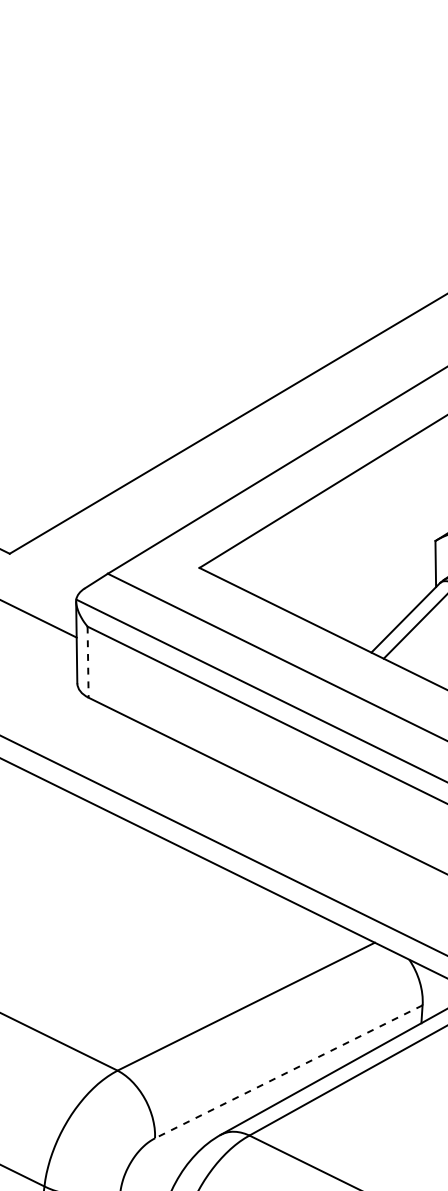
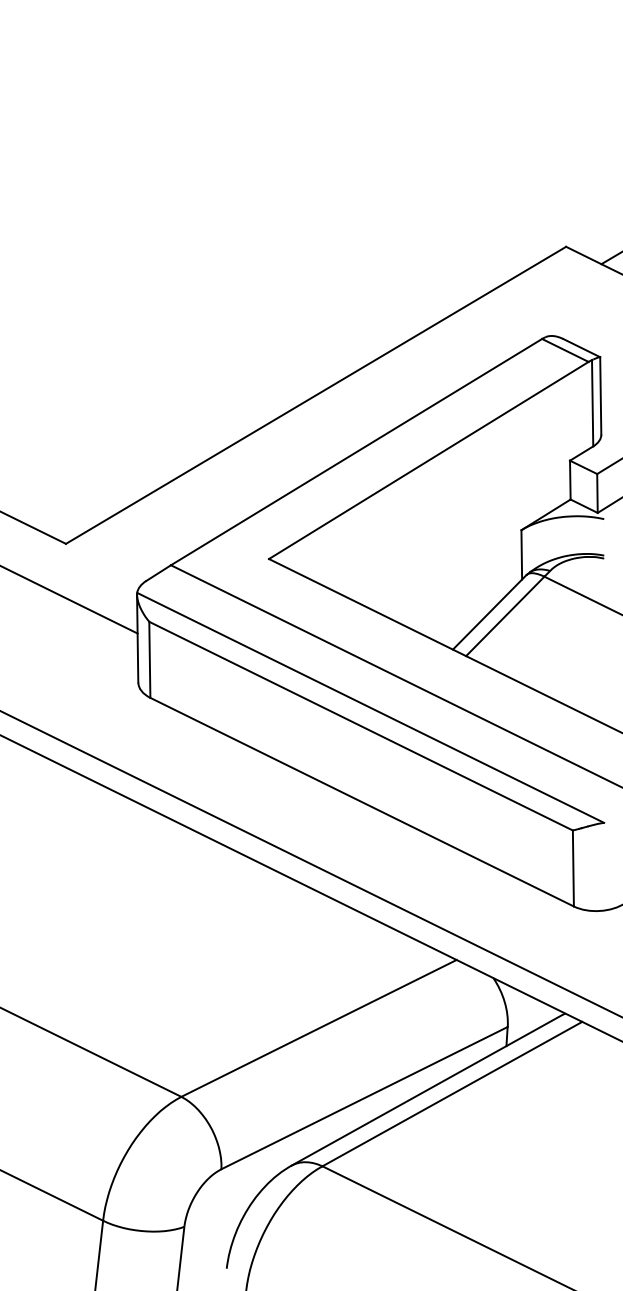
line: (87, 662) -> (149, 660), dashed -> solid
line: (288, 1072) -> (364, 1098), dashed -> solid

